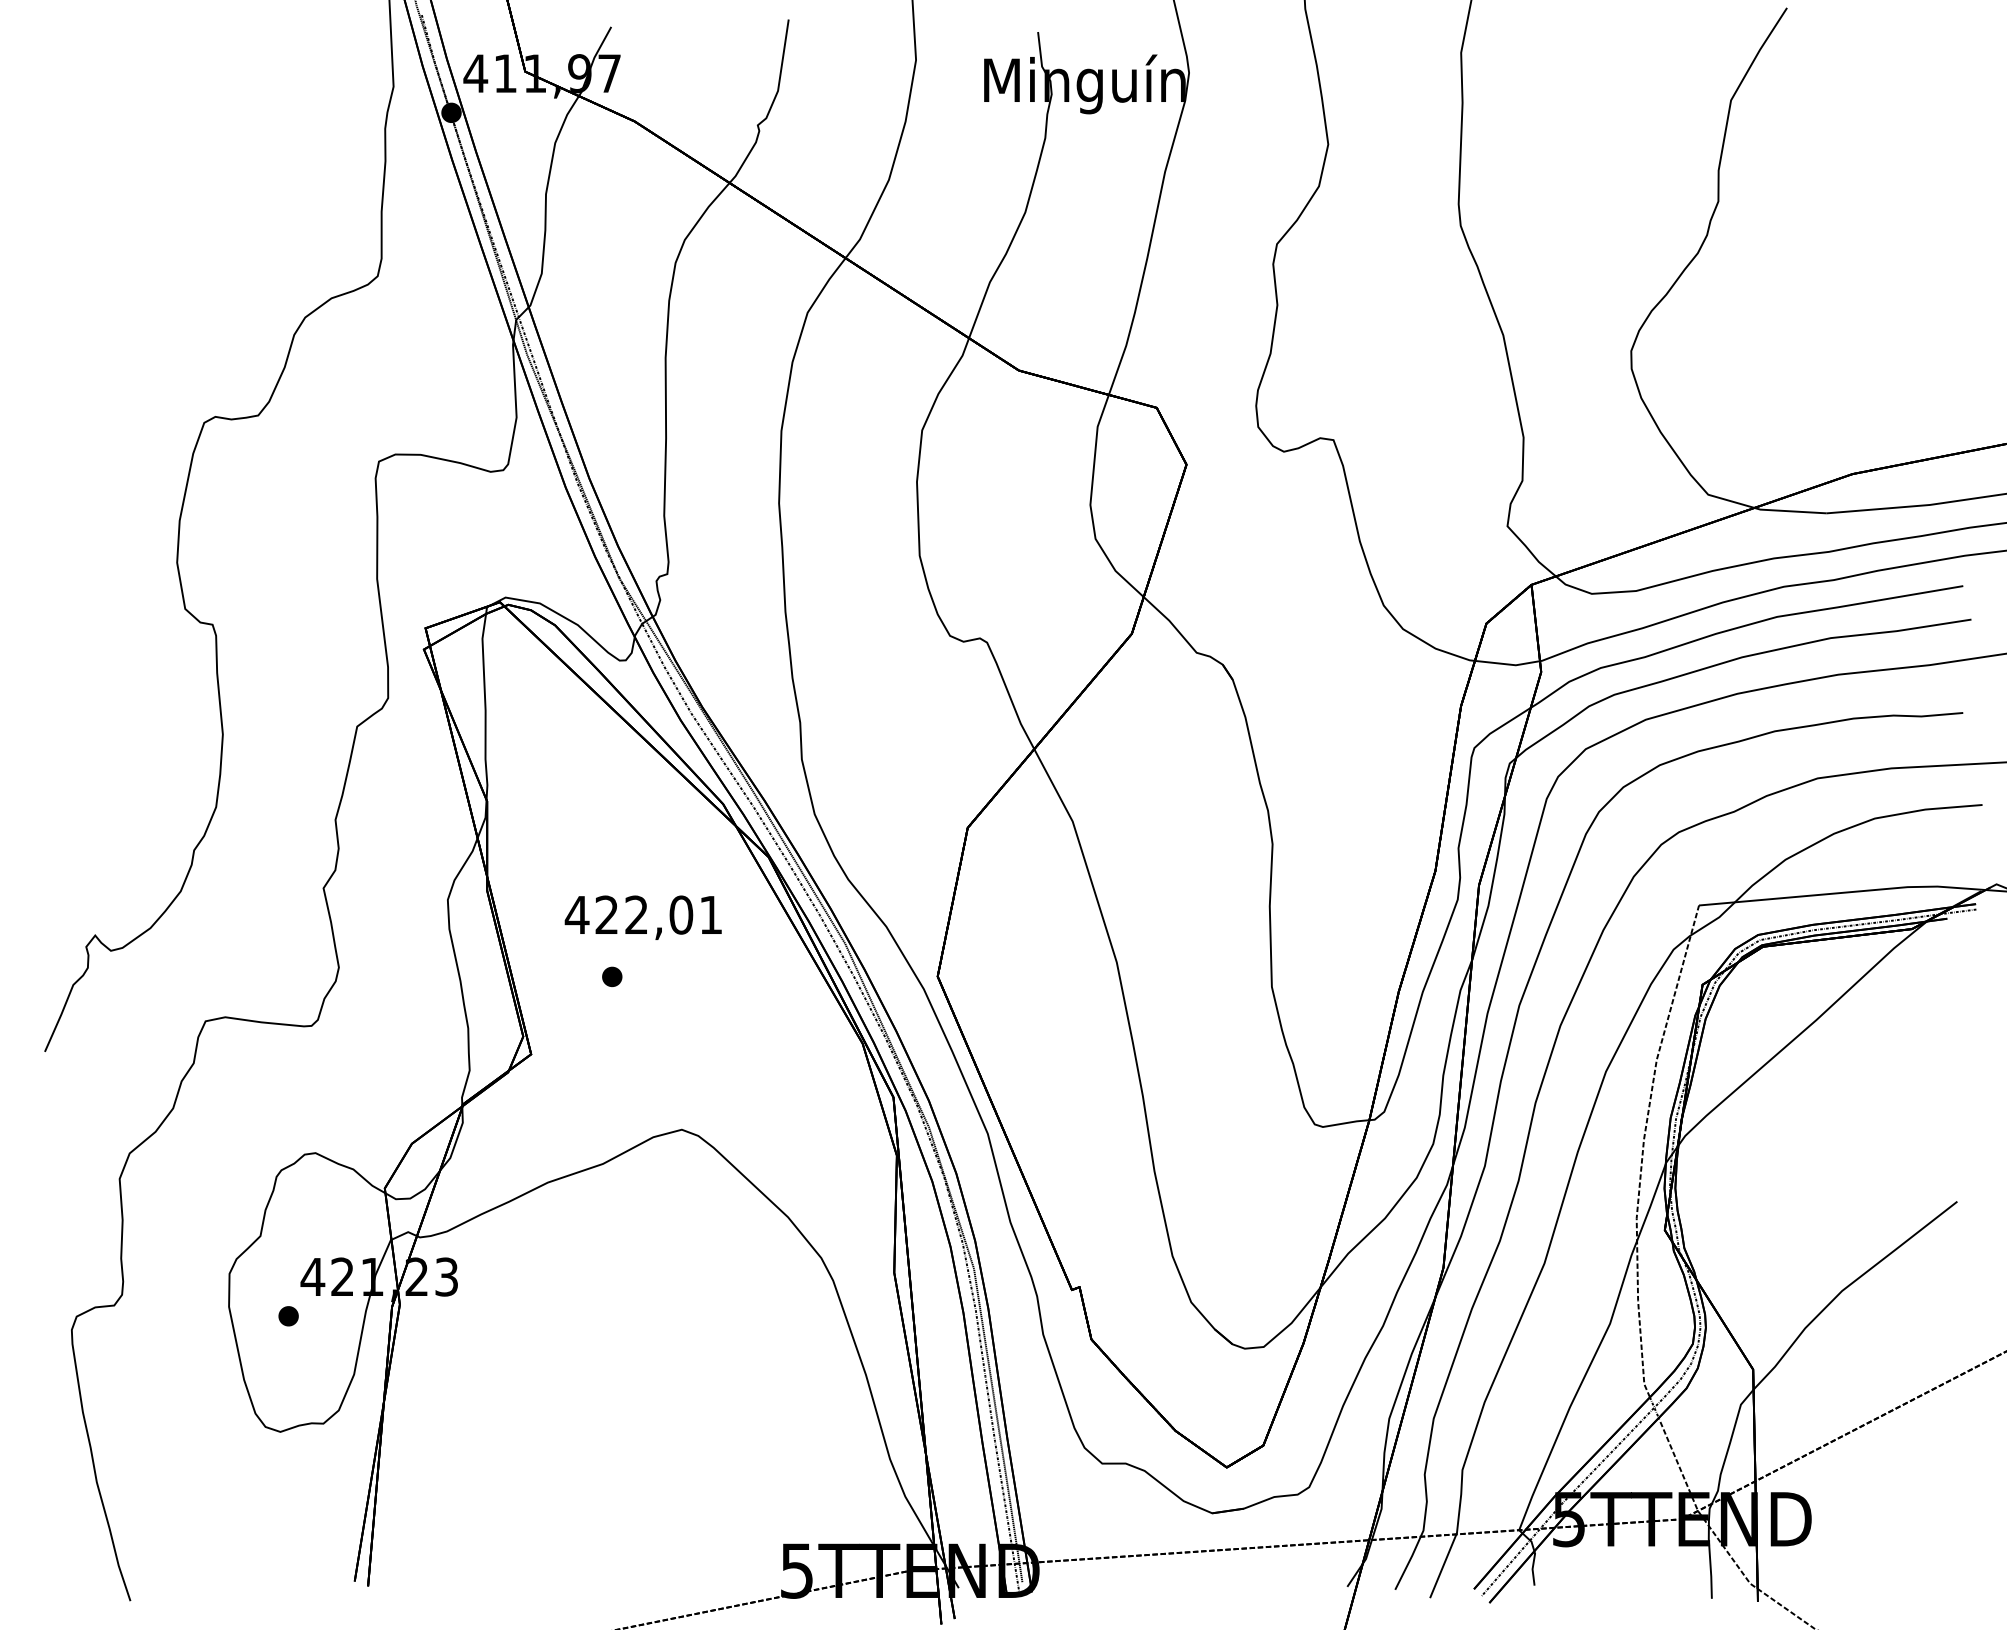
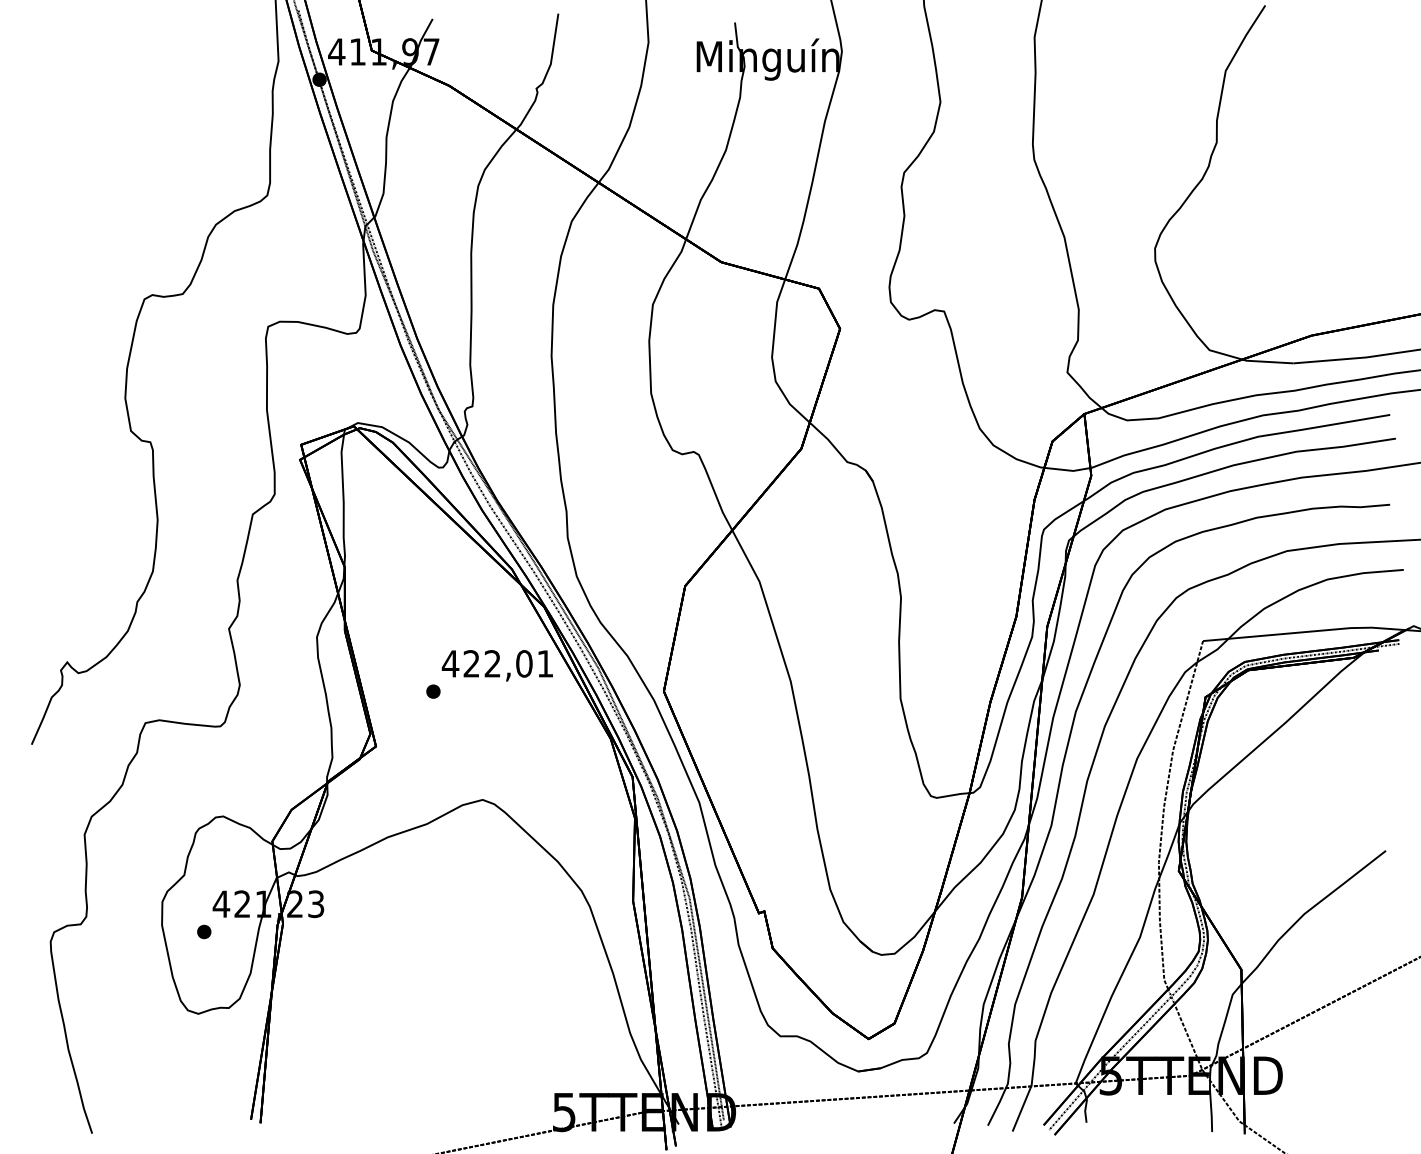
text: (642, 917) -> (496, 665), moved

